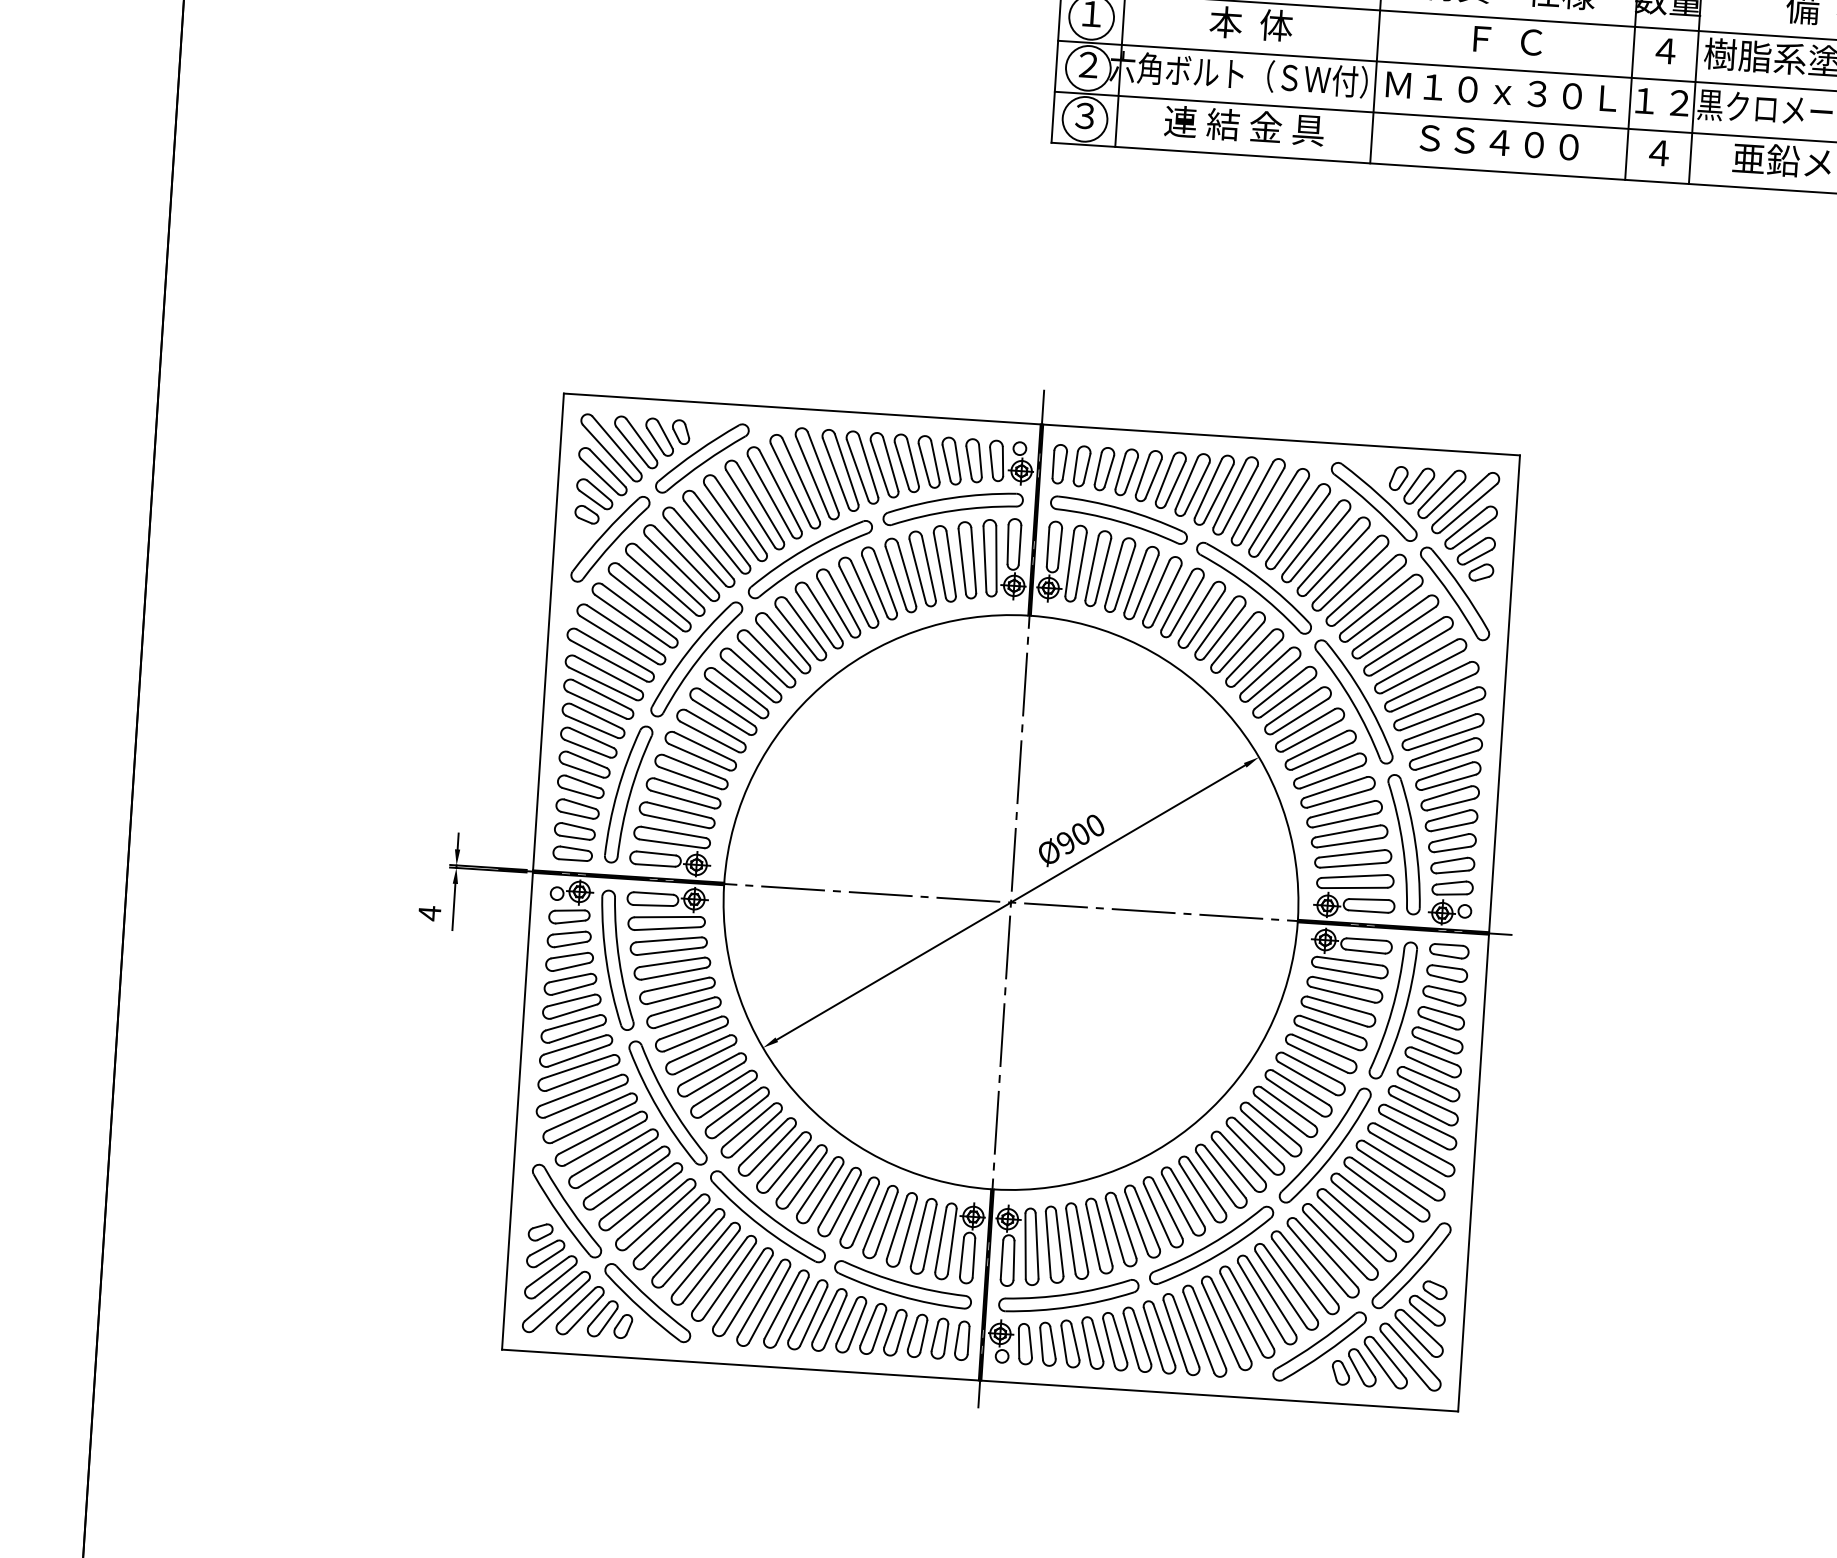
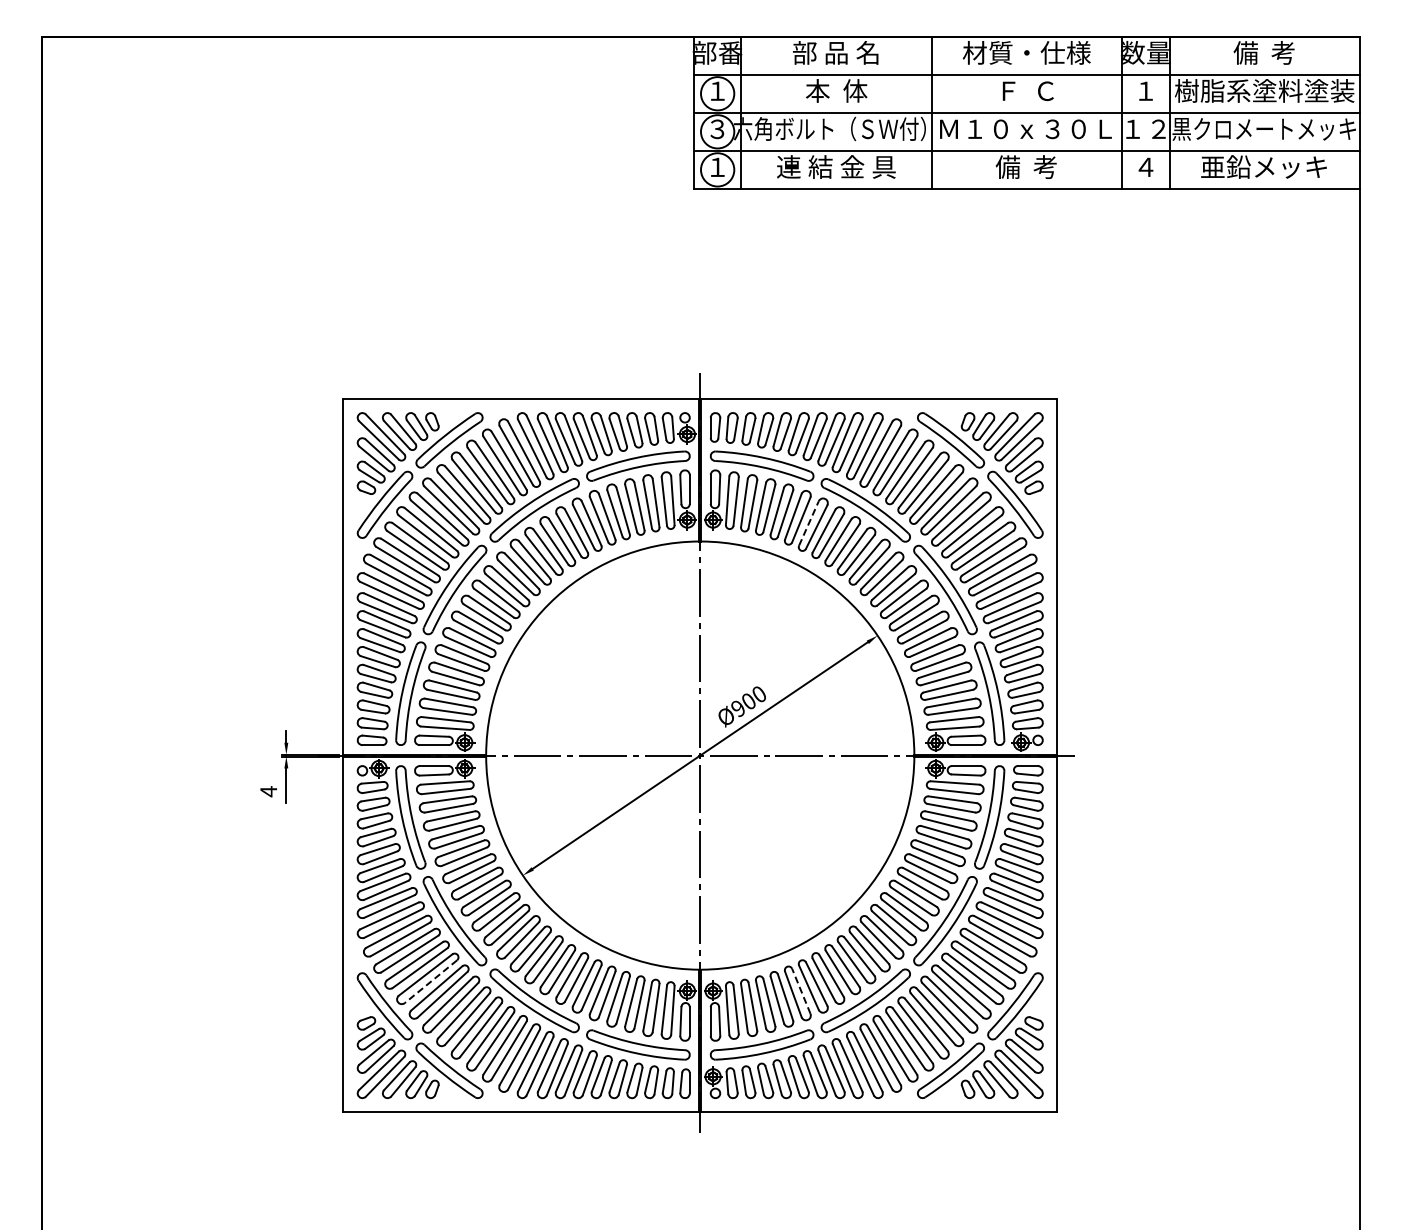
text: (1665, 50) -> (1145, 90), ４ -> １
text: (1088, 65) -> (717, 129), ２ -> ３
text: (1085, 116) -> (717, 167), ３ -> １
text: (1499, 141) -> (1026, 166), ＳＳ４００ -> 備  考
line: (1177, 601) -> (809, 523), solid -> dashed
line: (630, 1181) -> (430, 981), solid -> dashed
line: (1126, 1225) -> (801, 990), solid -> dashed

